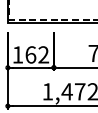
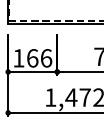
text: (43, 54) -> (46, 57), 162 -> 166

